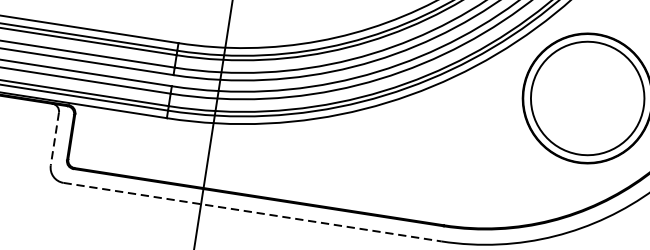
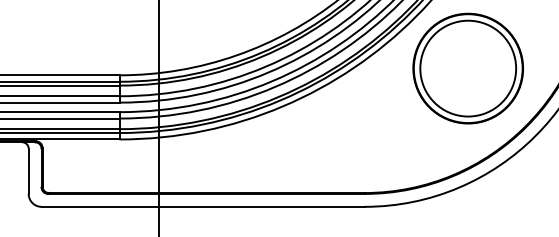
line: (54, 139) -> (28, 171), dashed -> solid
line: (253, 211) -> (203, 206), dashed -> solid

